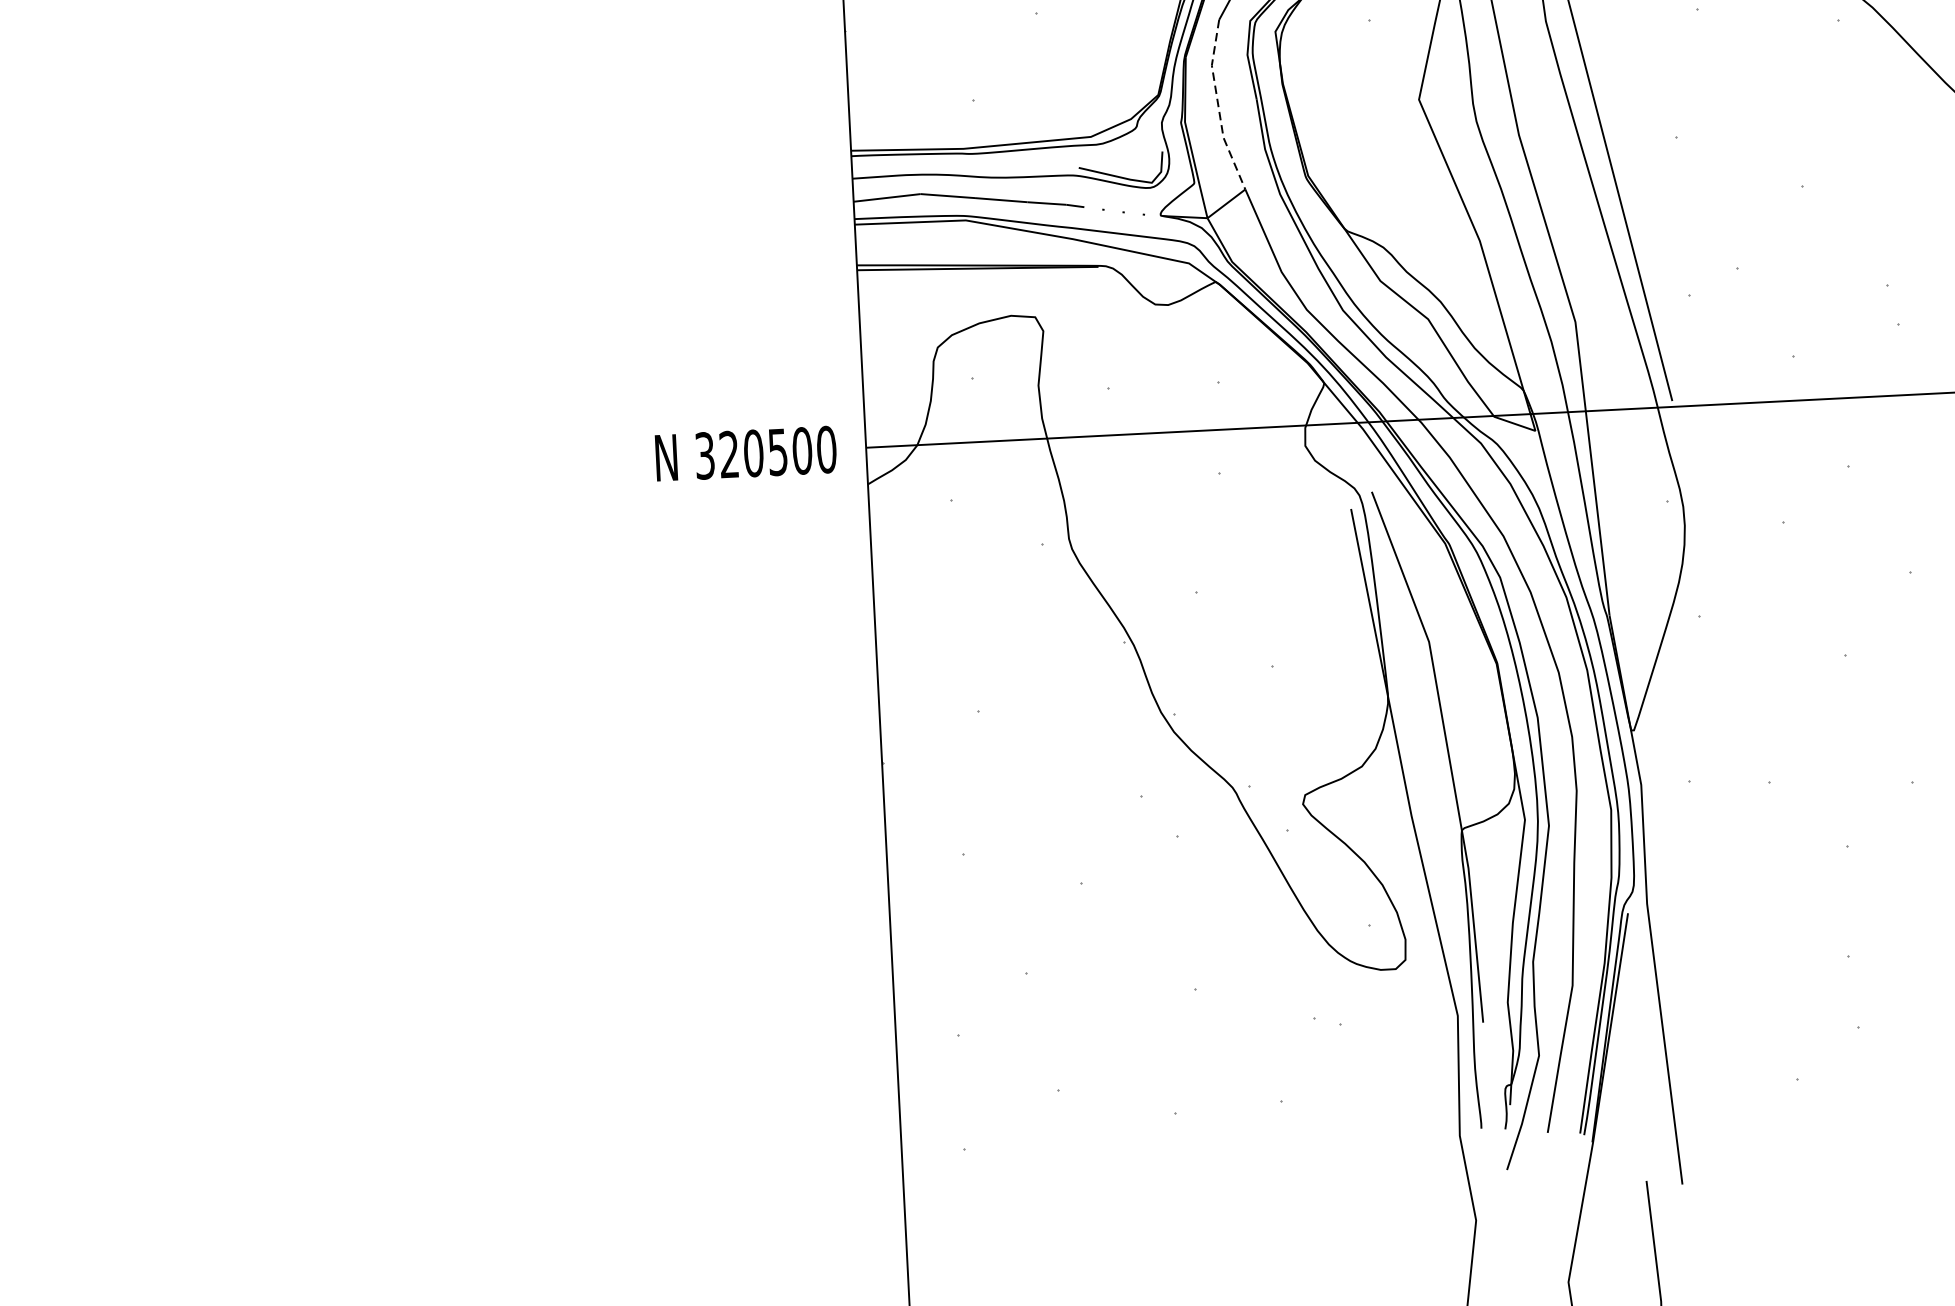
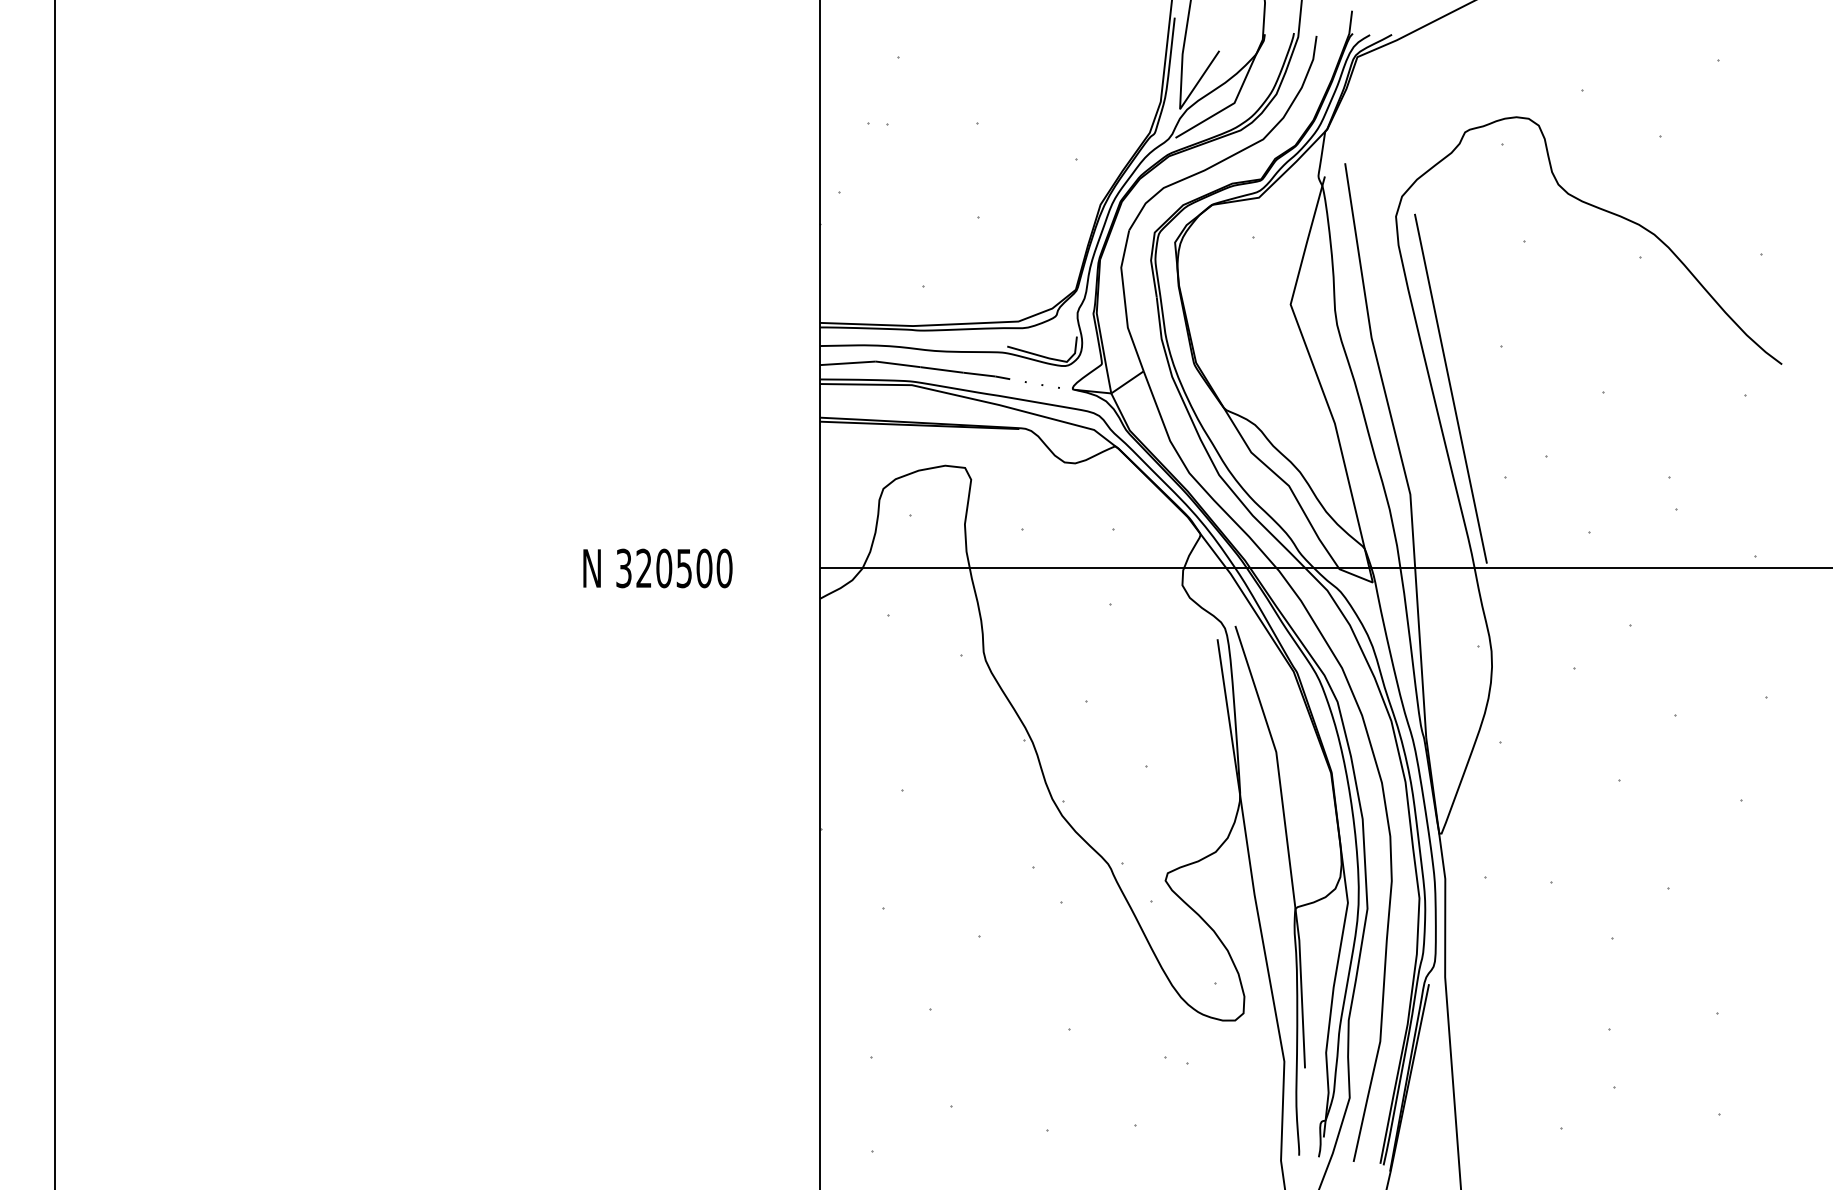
line: (1219, 107) -> (1125, 302), dashed -> solid
text: (745, 453) -> (657, 568), moved

